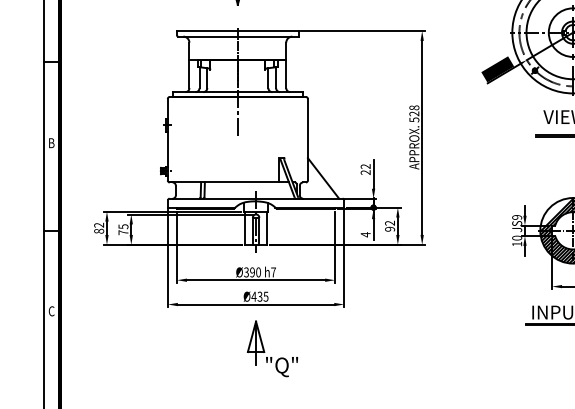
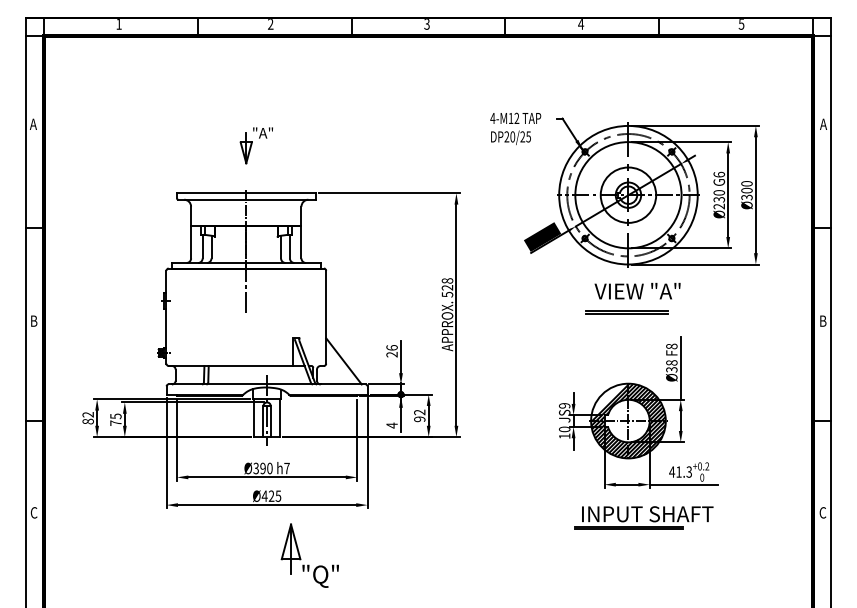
text: (365, 166) -> (391, 347), 22 -> 26
text: (259, 296) -> (271, 496), Ø435 -> Ø425
part: (265, 351) -> (301, 558), moved

